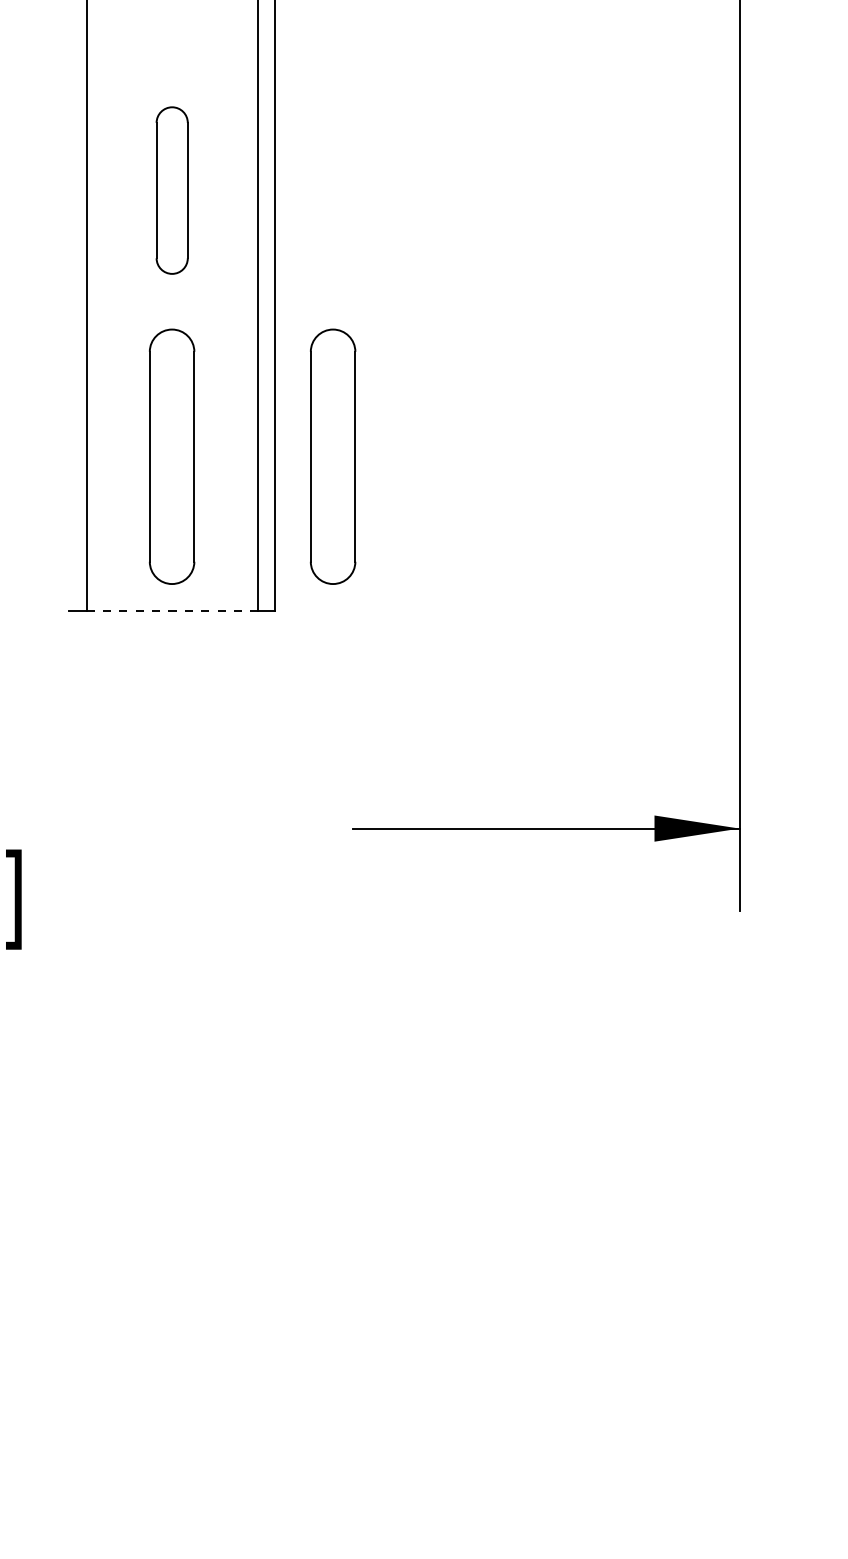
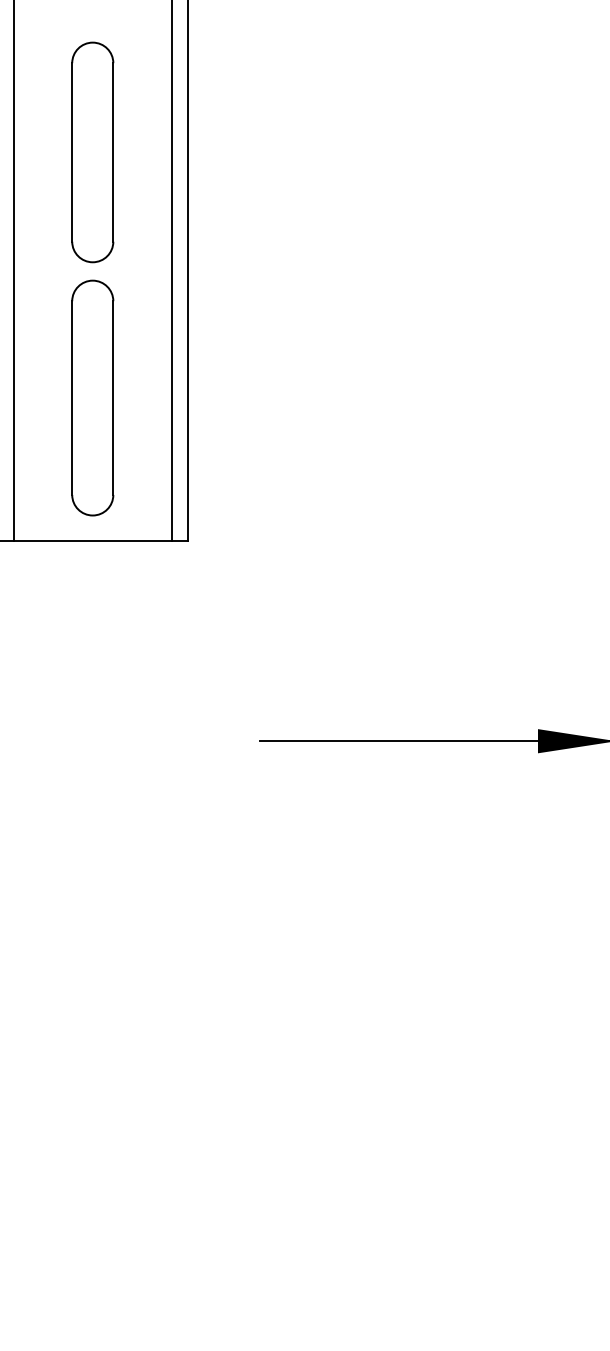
part: (172, 190) -> (93, 152), size x1.43
part: (333, 456) -> (241, 397), removed
line: (172, 611) -> (93, 540), dashed -> solid

